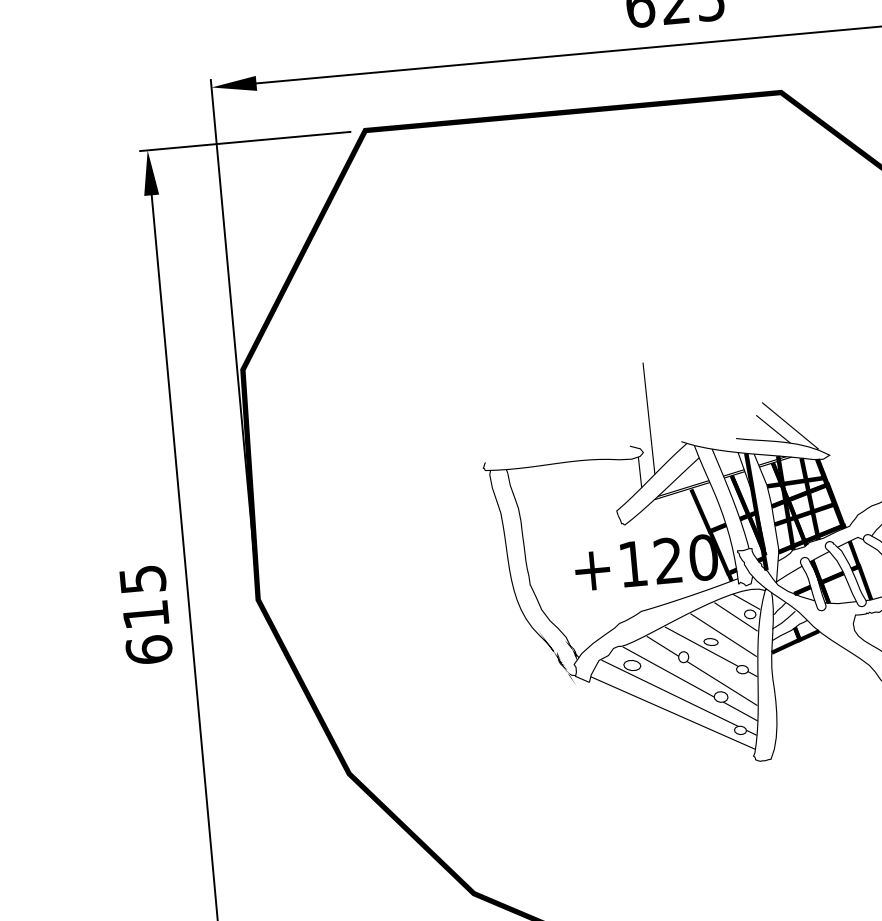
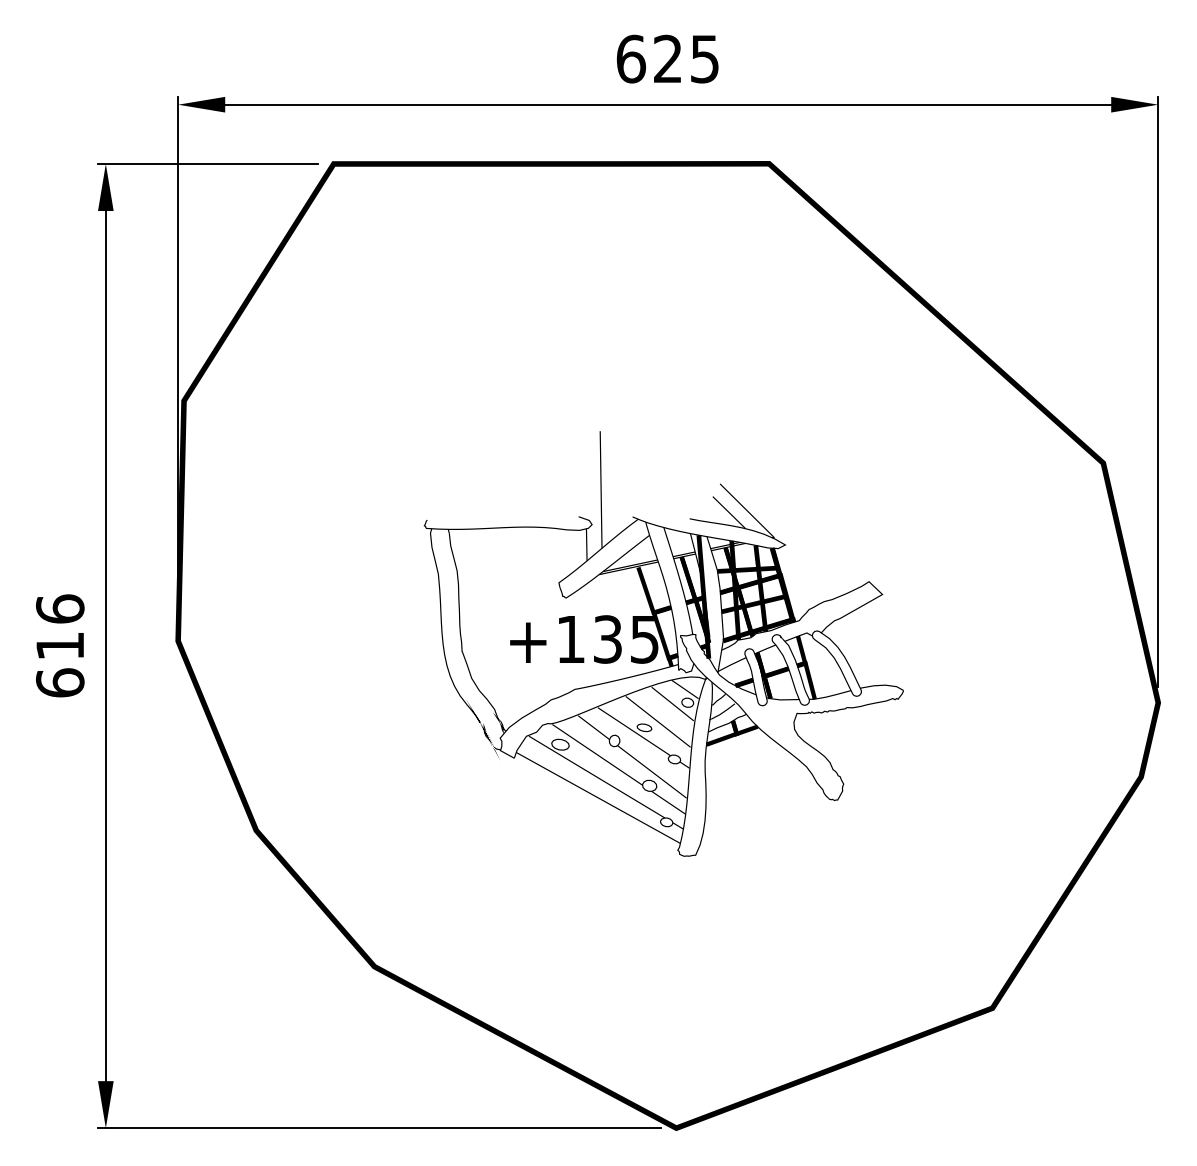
text: (686, 559) -> (626, 639), +120 -> +135
text: (142, 578) -> (60, 608), 615 -> 616

